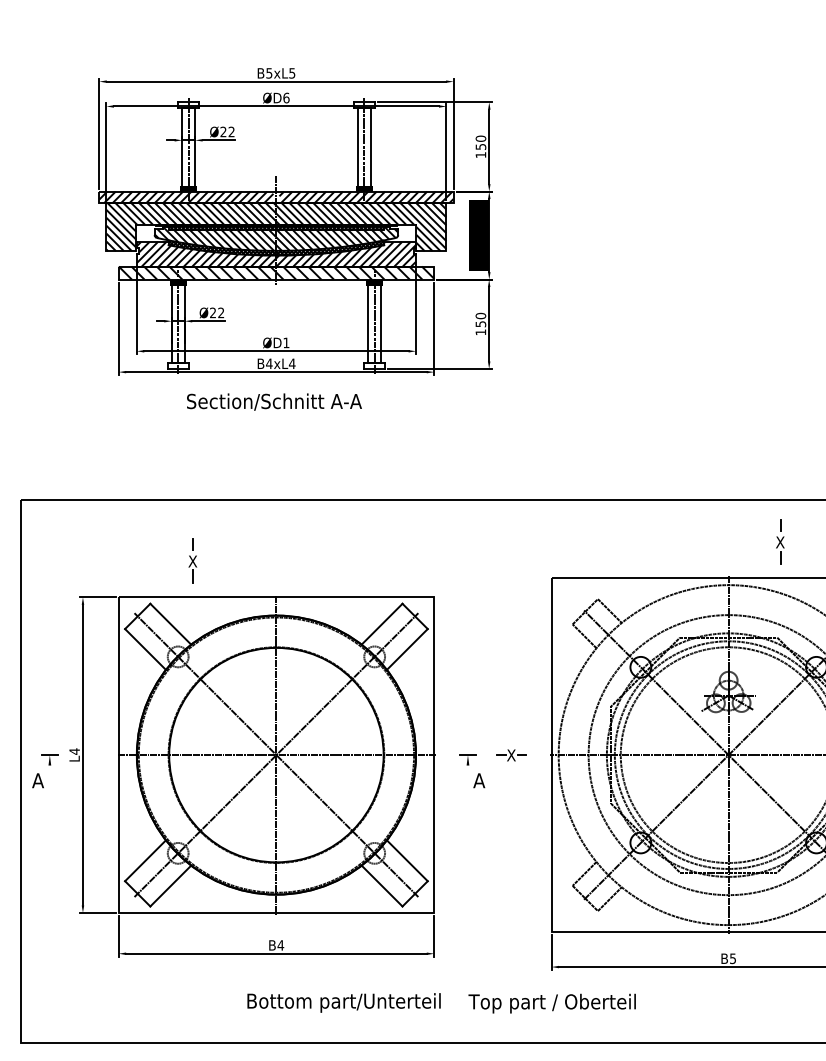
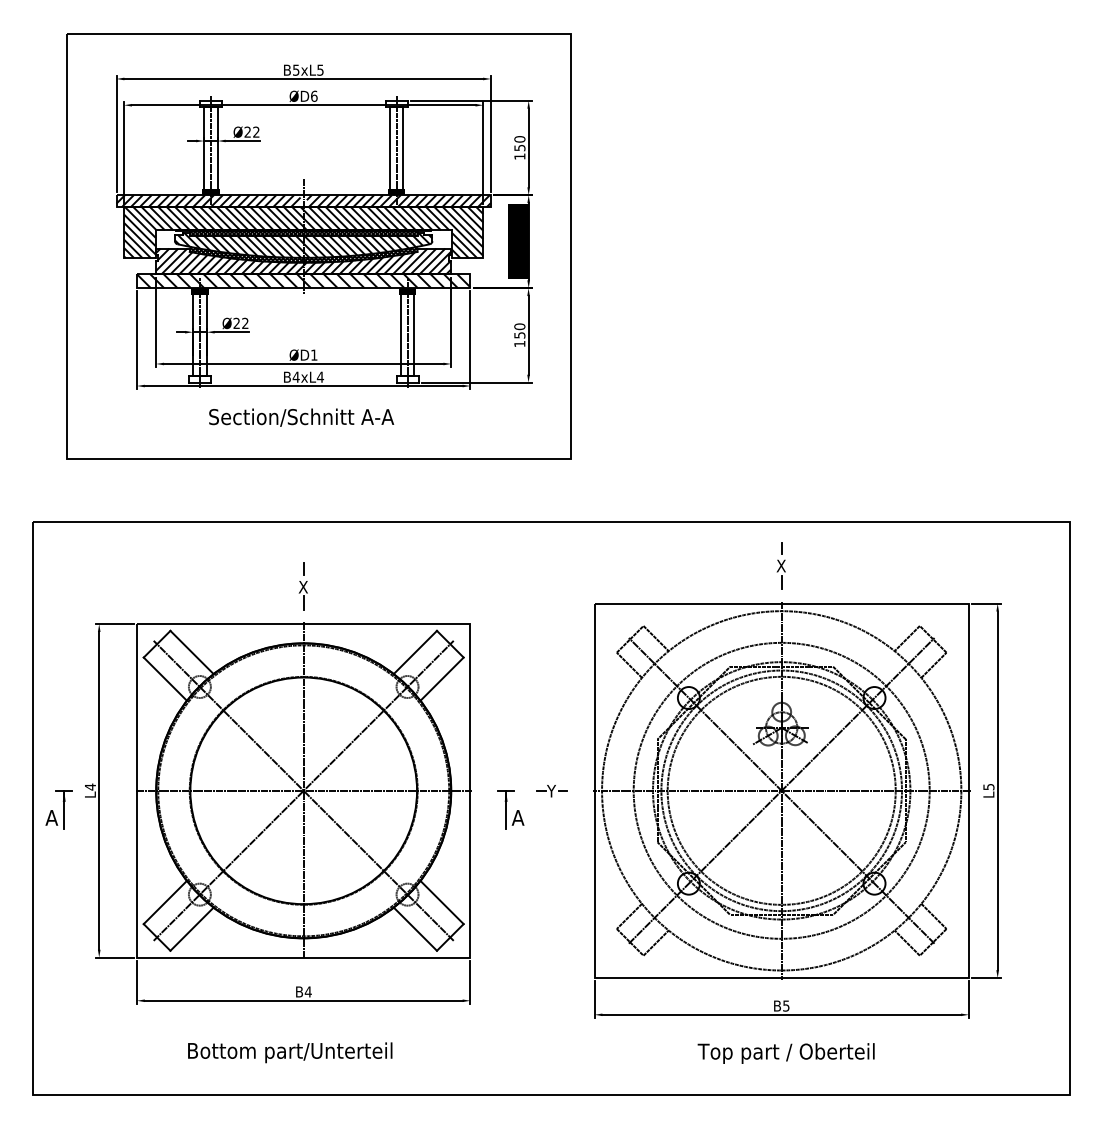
part: (290, 240) -> (318, 246), added
part: (779, 541) -> (780, 565), moved
part: (192, 560) -> (302, 586), moved
text: (510, 755) -> (551, 791), X -> Y
line: (50, 772) -> (64, 809), added
line: (468, 772) -> (506, 809), added
text: (344, 1002) -> (290, 1052), moved
text: (551, 1003) -> (785, 1053), moved

